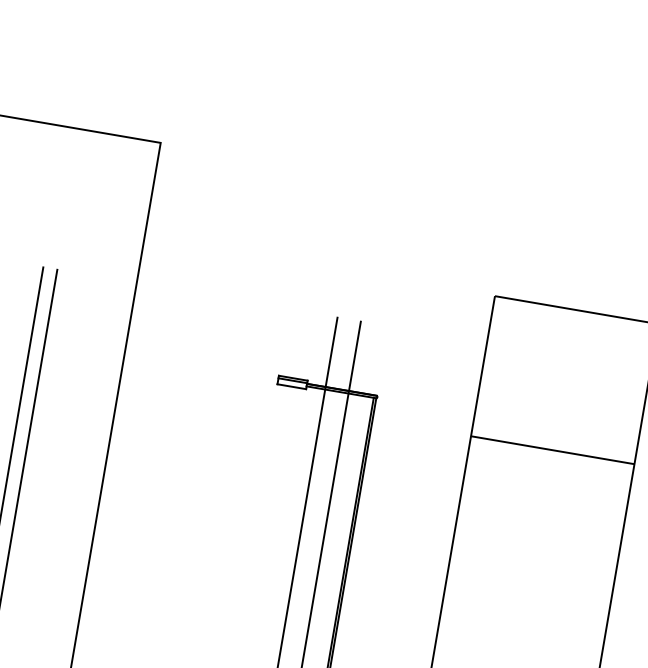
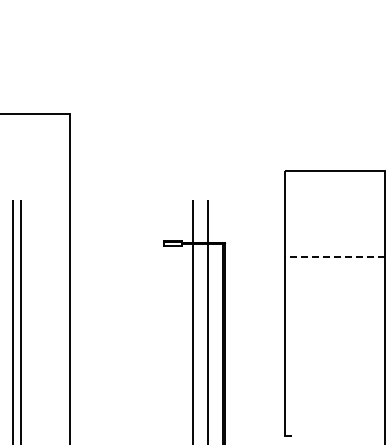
line: (551, 450) -> (334, 257), solid -> dashed

